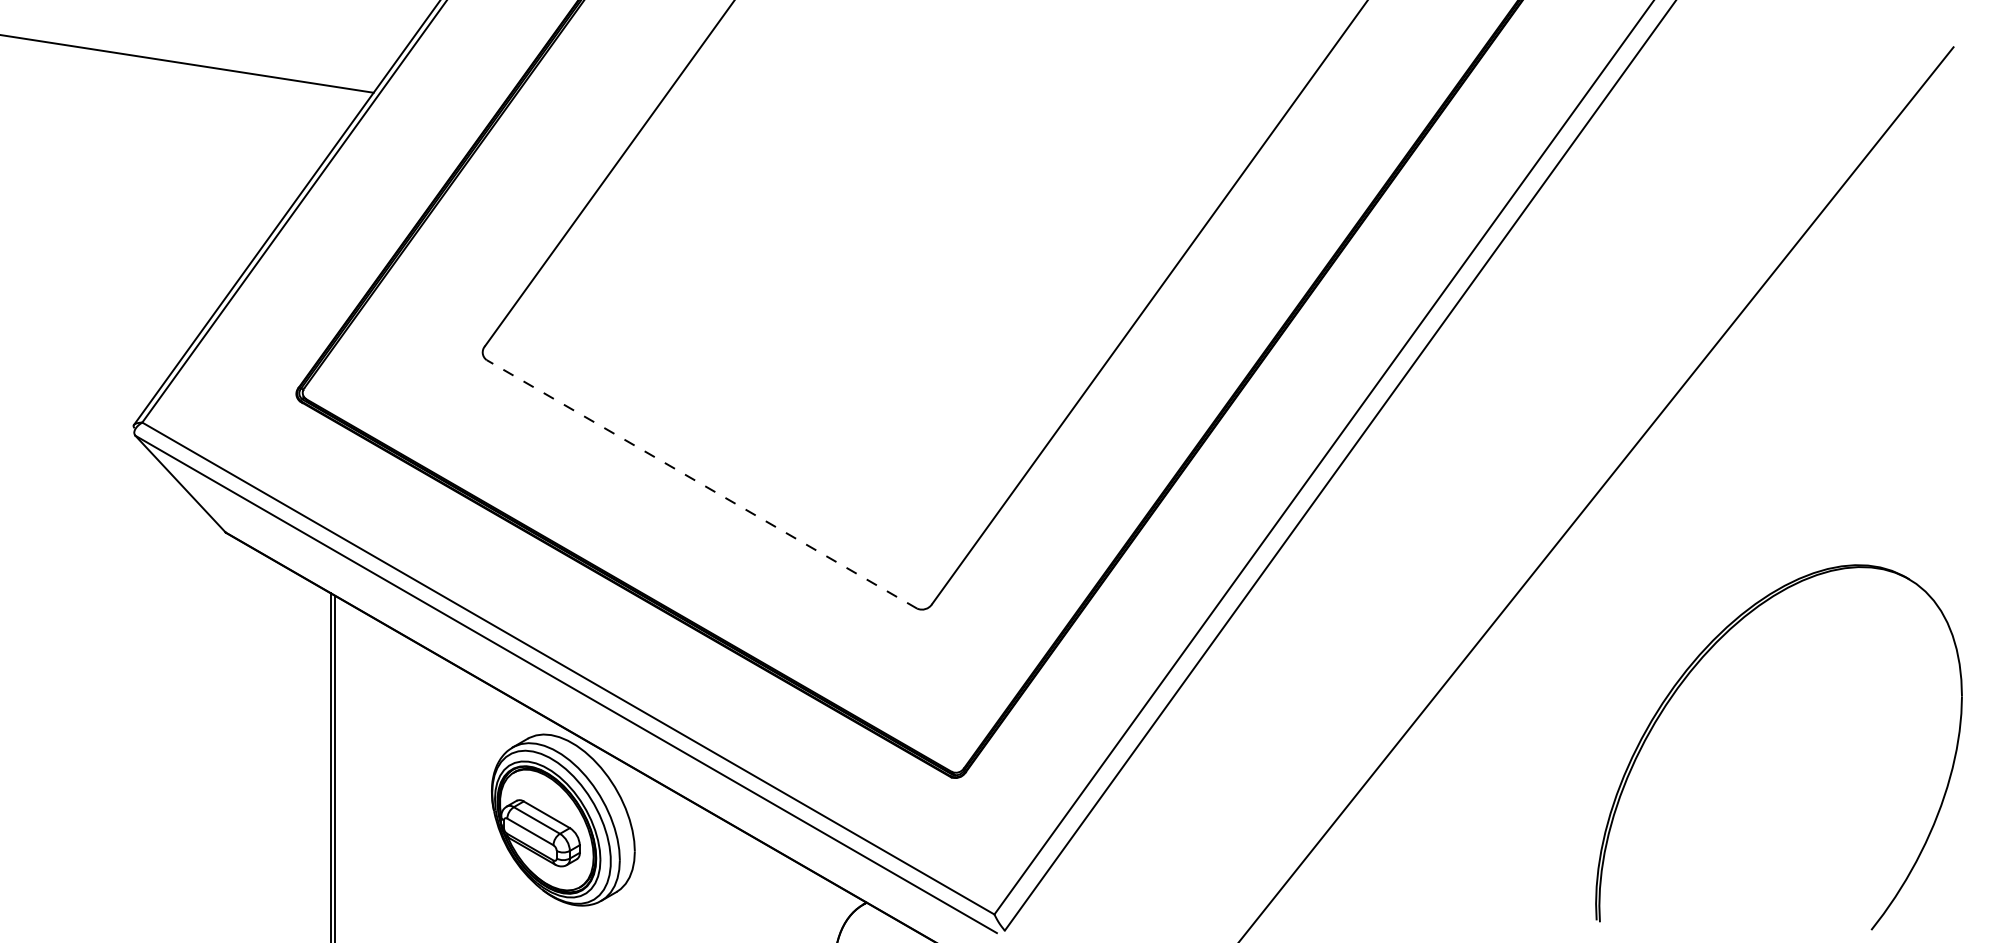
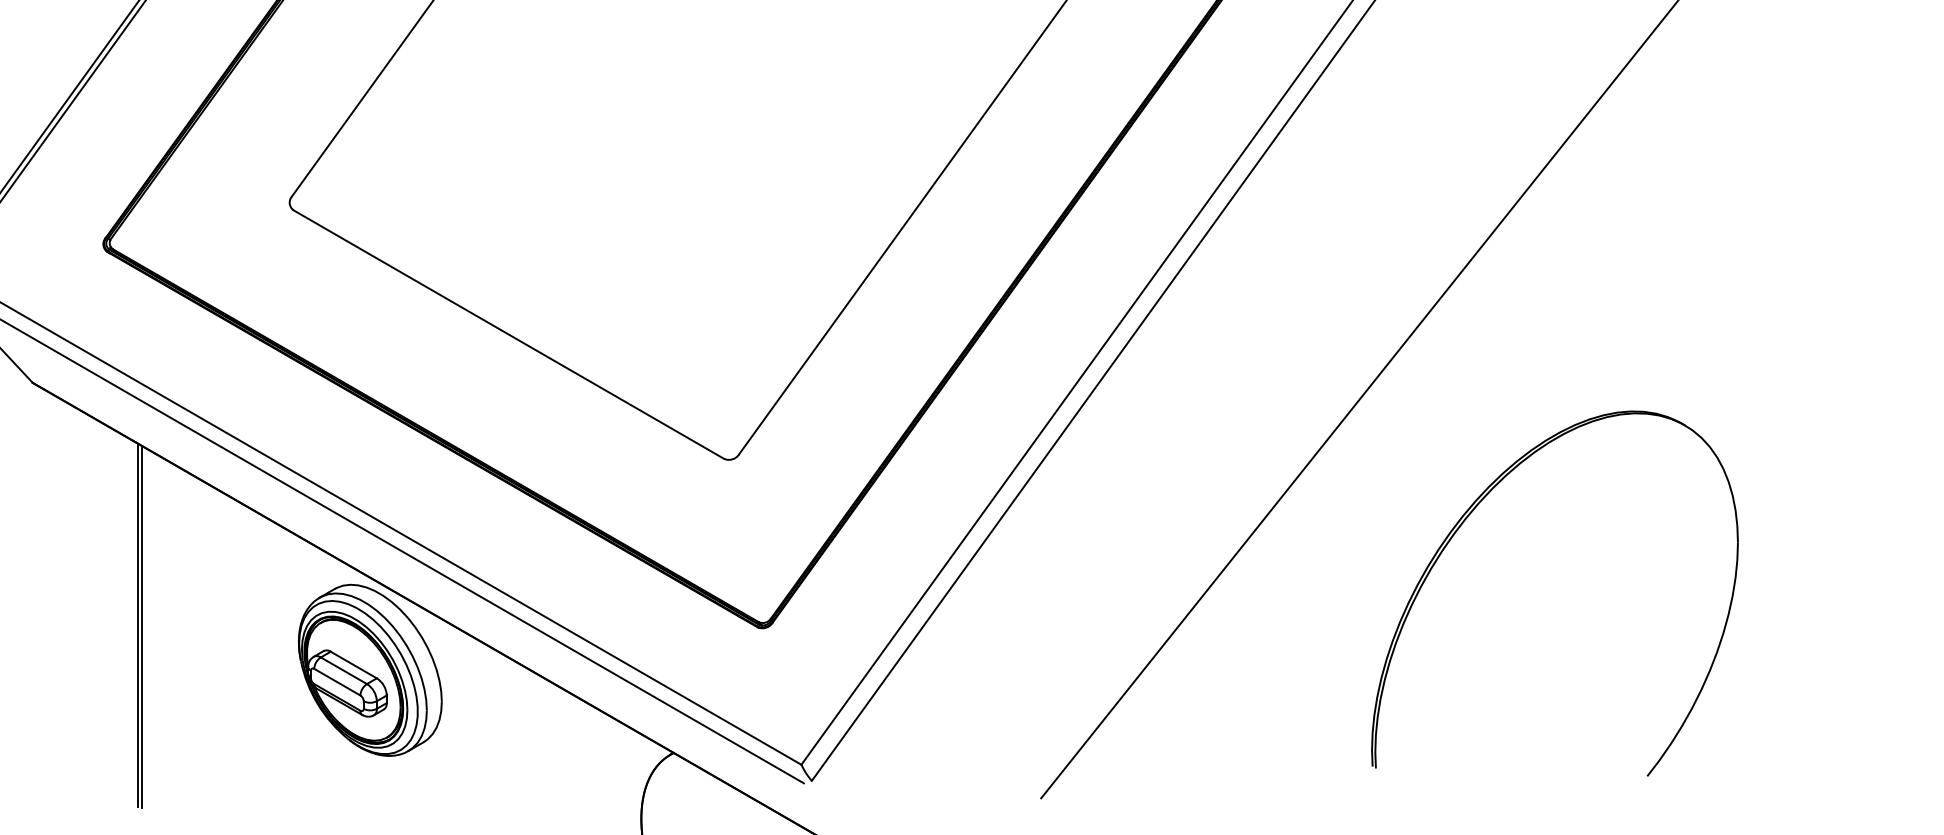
line: (701, 484) -> (508, 334), dashed -> solid
part: (1687, 677) -> (1463, 523), moved

